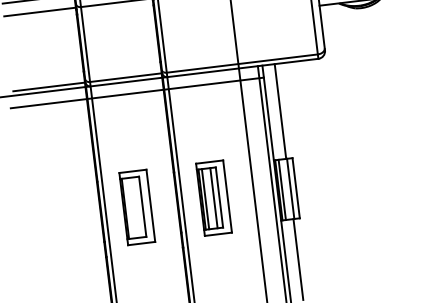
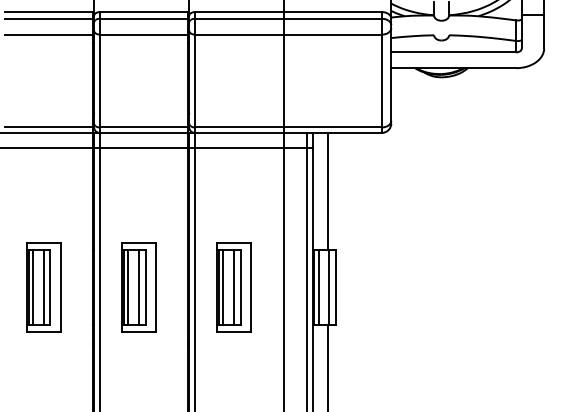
line: (137, 207) -> (138, 287), added
line: (128, 208) -> (128, 287), added
part: (60, 216) -> (43, 287), added

